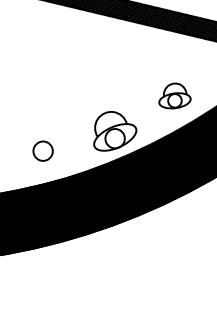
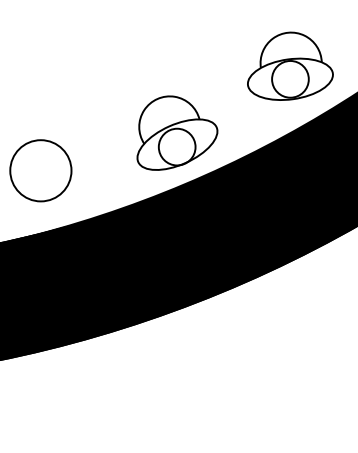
part: (174, 95) -> (289, 65), size x1.43
circle: (42, 151) -> (39, 171), size x1.67

